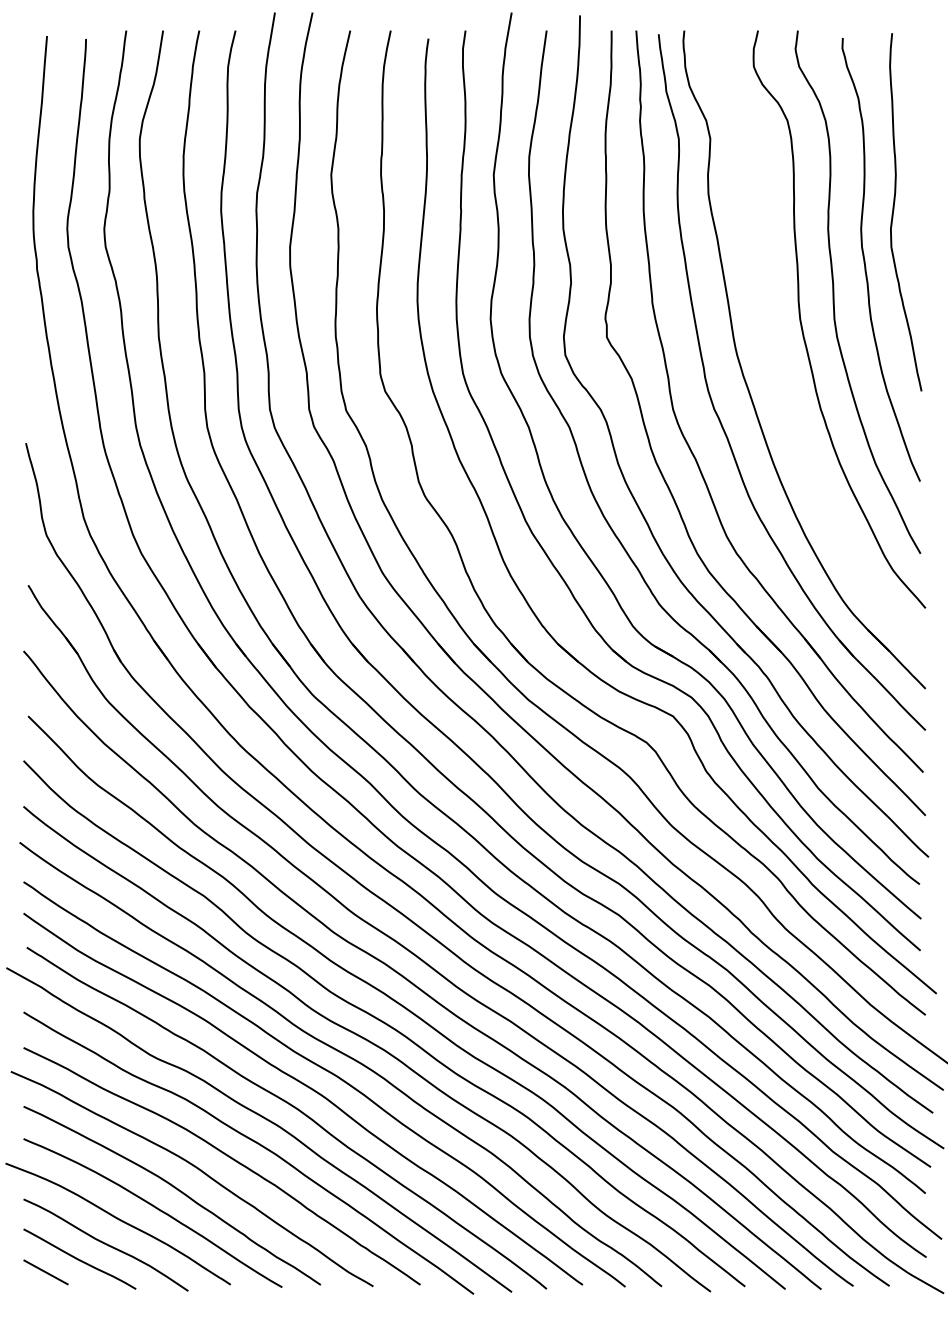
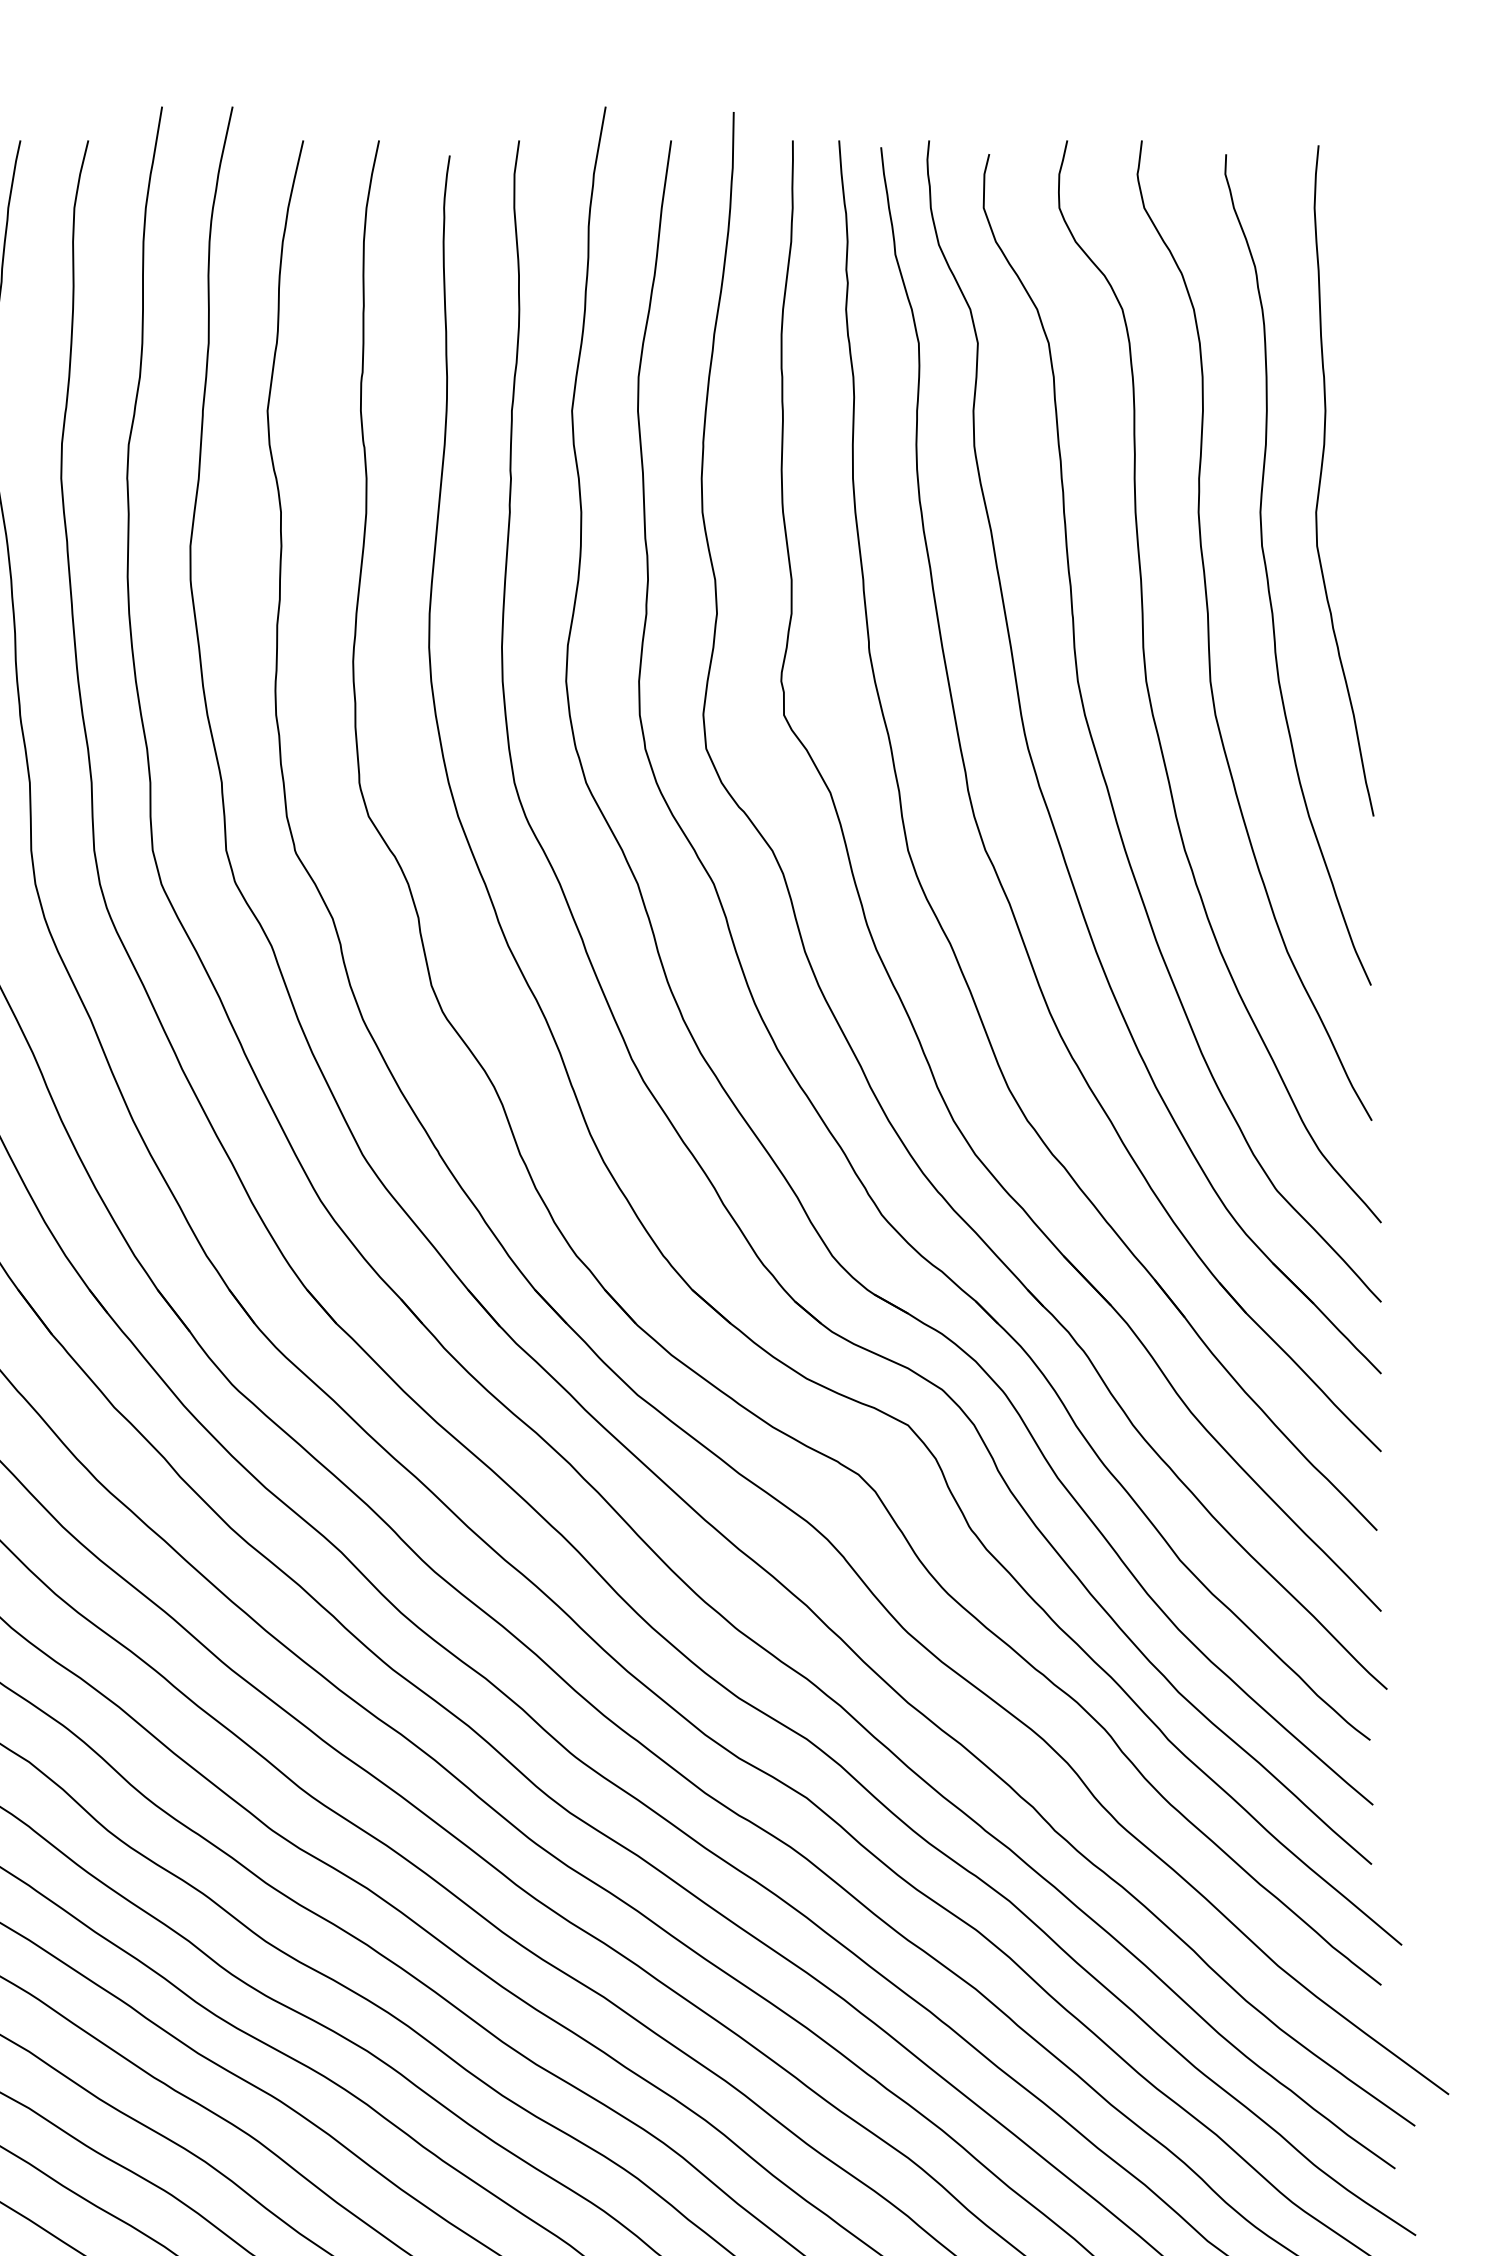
curve: (774, 356) -> (1098, 751), added

